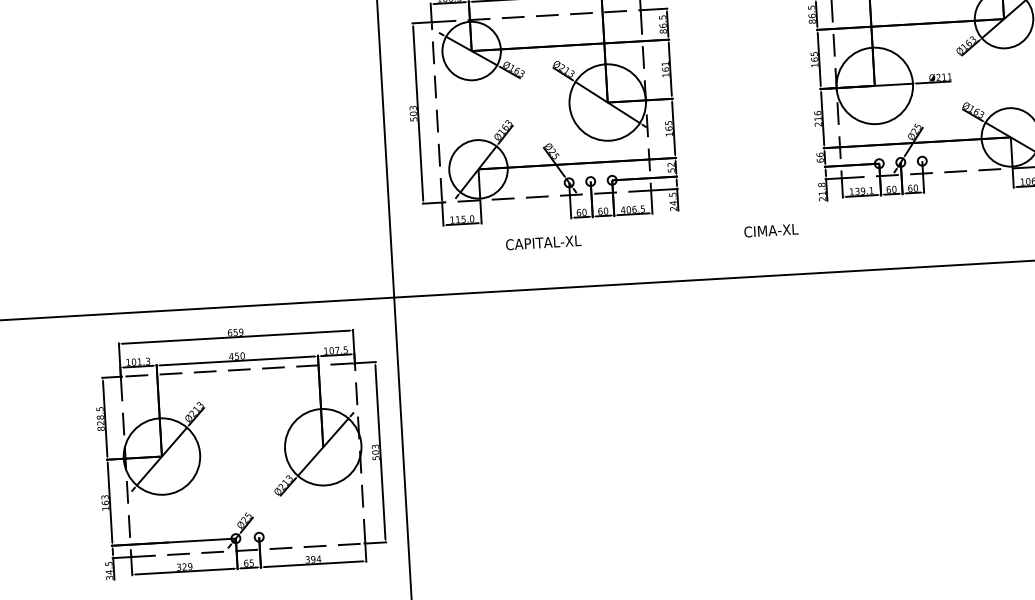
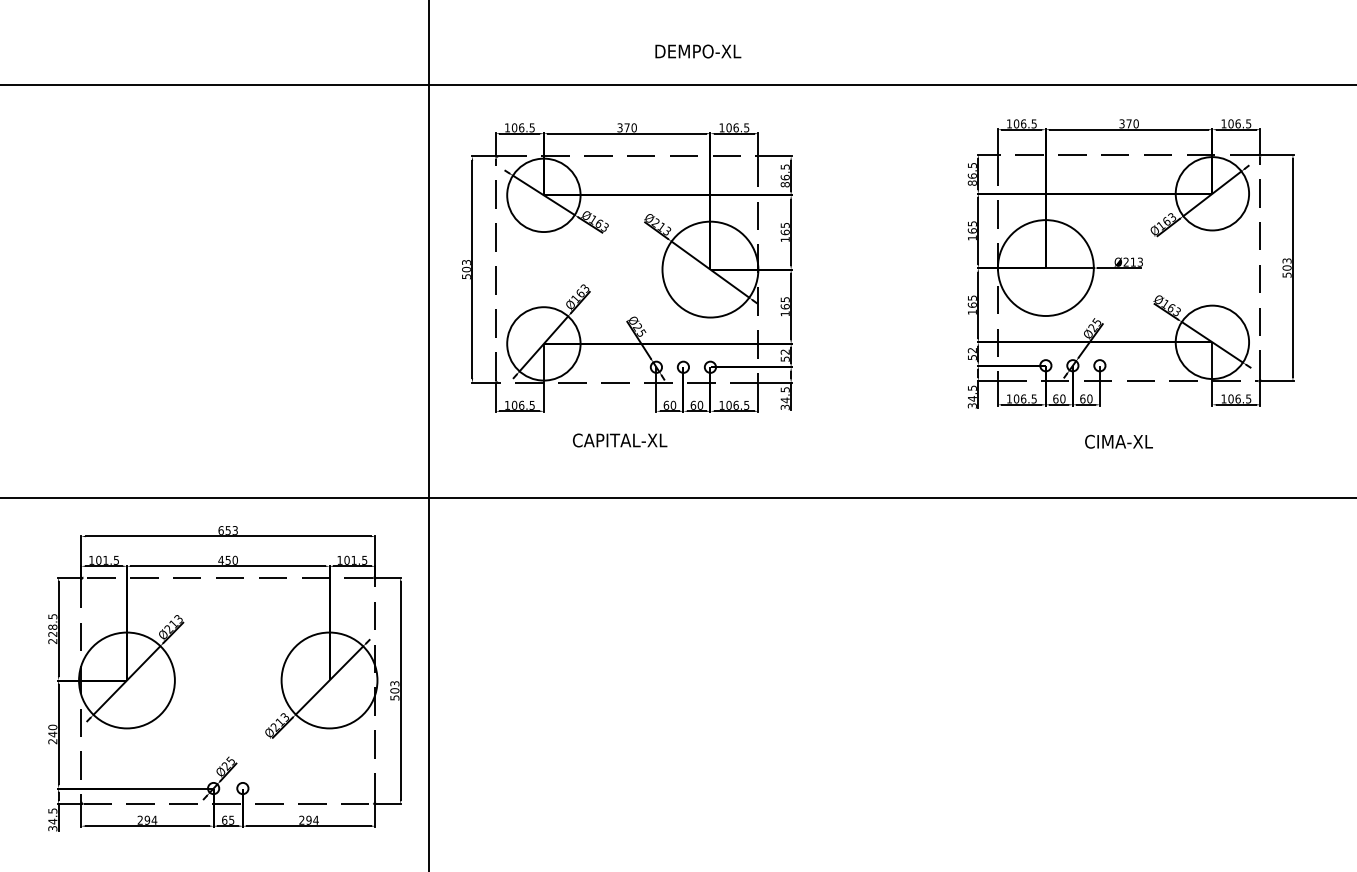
text: (664, 64) -> (784, 225), 161 -> 165
text: (949, 76) -> (1139, 261), Ø211 -> Ø213
text: (817, 118) -> (971, 304), 216 -> 165
text: (819, 157) -> (971, 353), 66 -> 52
text: (863, 190) -> (1024, 398), 139.1 -> 106.5
text: (821, 191) -> (971, 396), 21.8 -> 34.5
text: (673, 208) -> (785, 406), 24.5 -> 34.5
text: (622, 210) -> (721, 405), 406.5 -> 106.5
text: (464, 218) -> (522, 404), 115.0 -> 106.5
text: (770, 230) -> (1118, 441), moved
text: (240, 332) -> (234, 530), 659 -> 653
text: (336, 350) -> (353, 560), 107.5 -> 101.5
text: (148, 360) -> (116, 559), 101.3 -> 101.5
text: (100, 428) -> (52, 641), 828.5 -> 228.5
text: (105, 502) -> (52, 734), 163 -> 240
text: (307, 560) -> (301, 820), 394 -> 294
text: (184, 566) -> (147, 819), 329 -> 294

